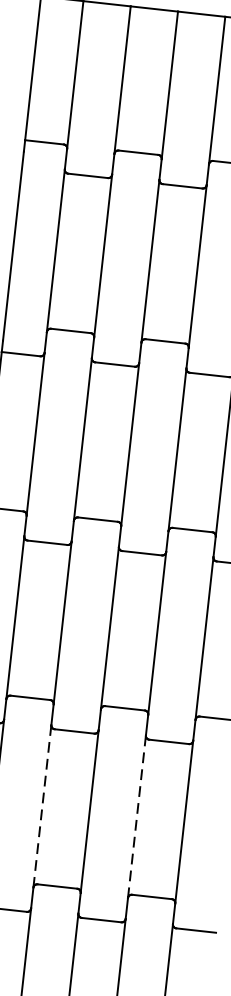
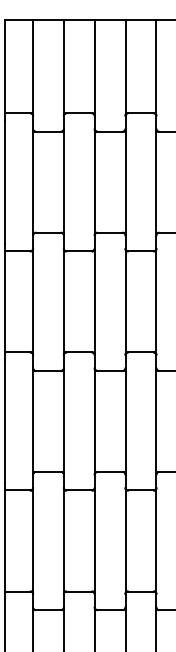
line: (41, 805) -> (63, 540), dashed -> solid
line: (136, 815) -> (125, 540), dashed -> solid

